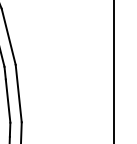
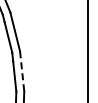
line: (19, 93) -> (22, 71), solid -> dashed

